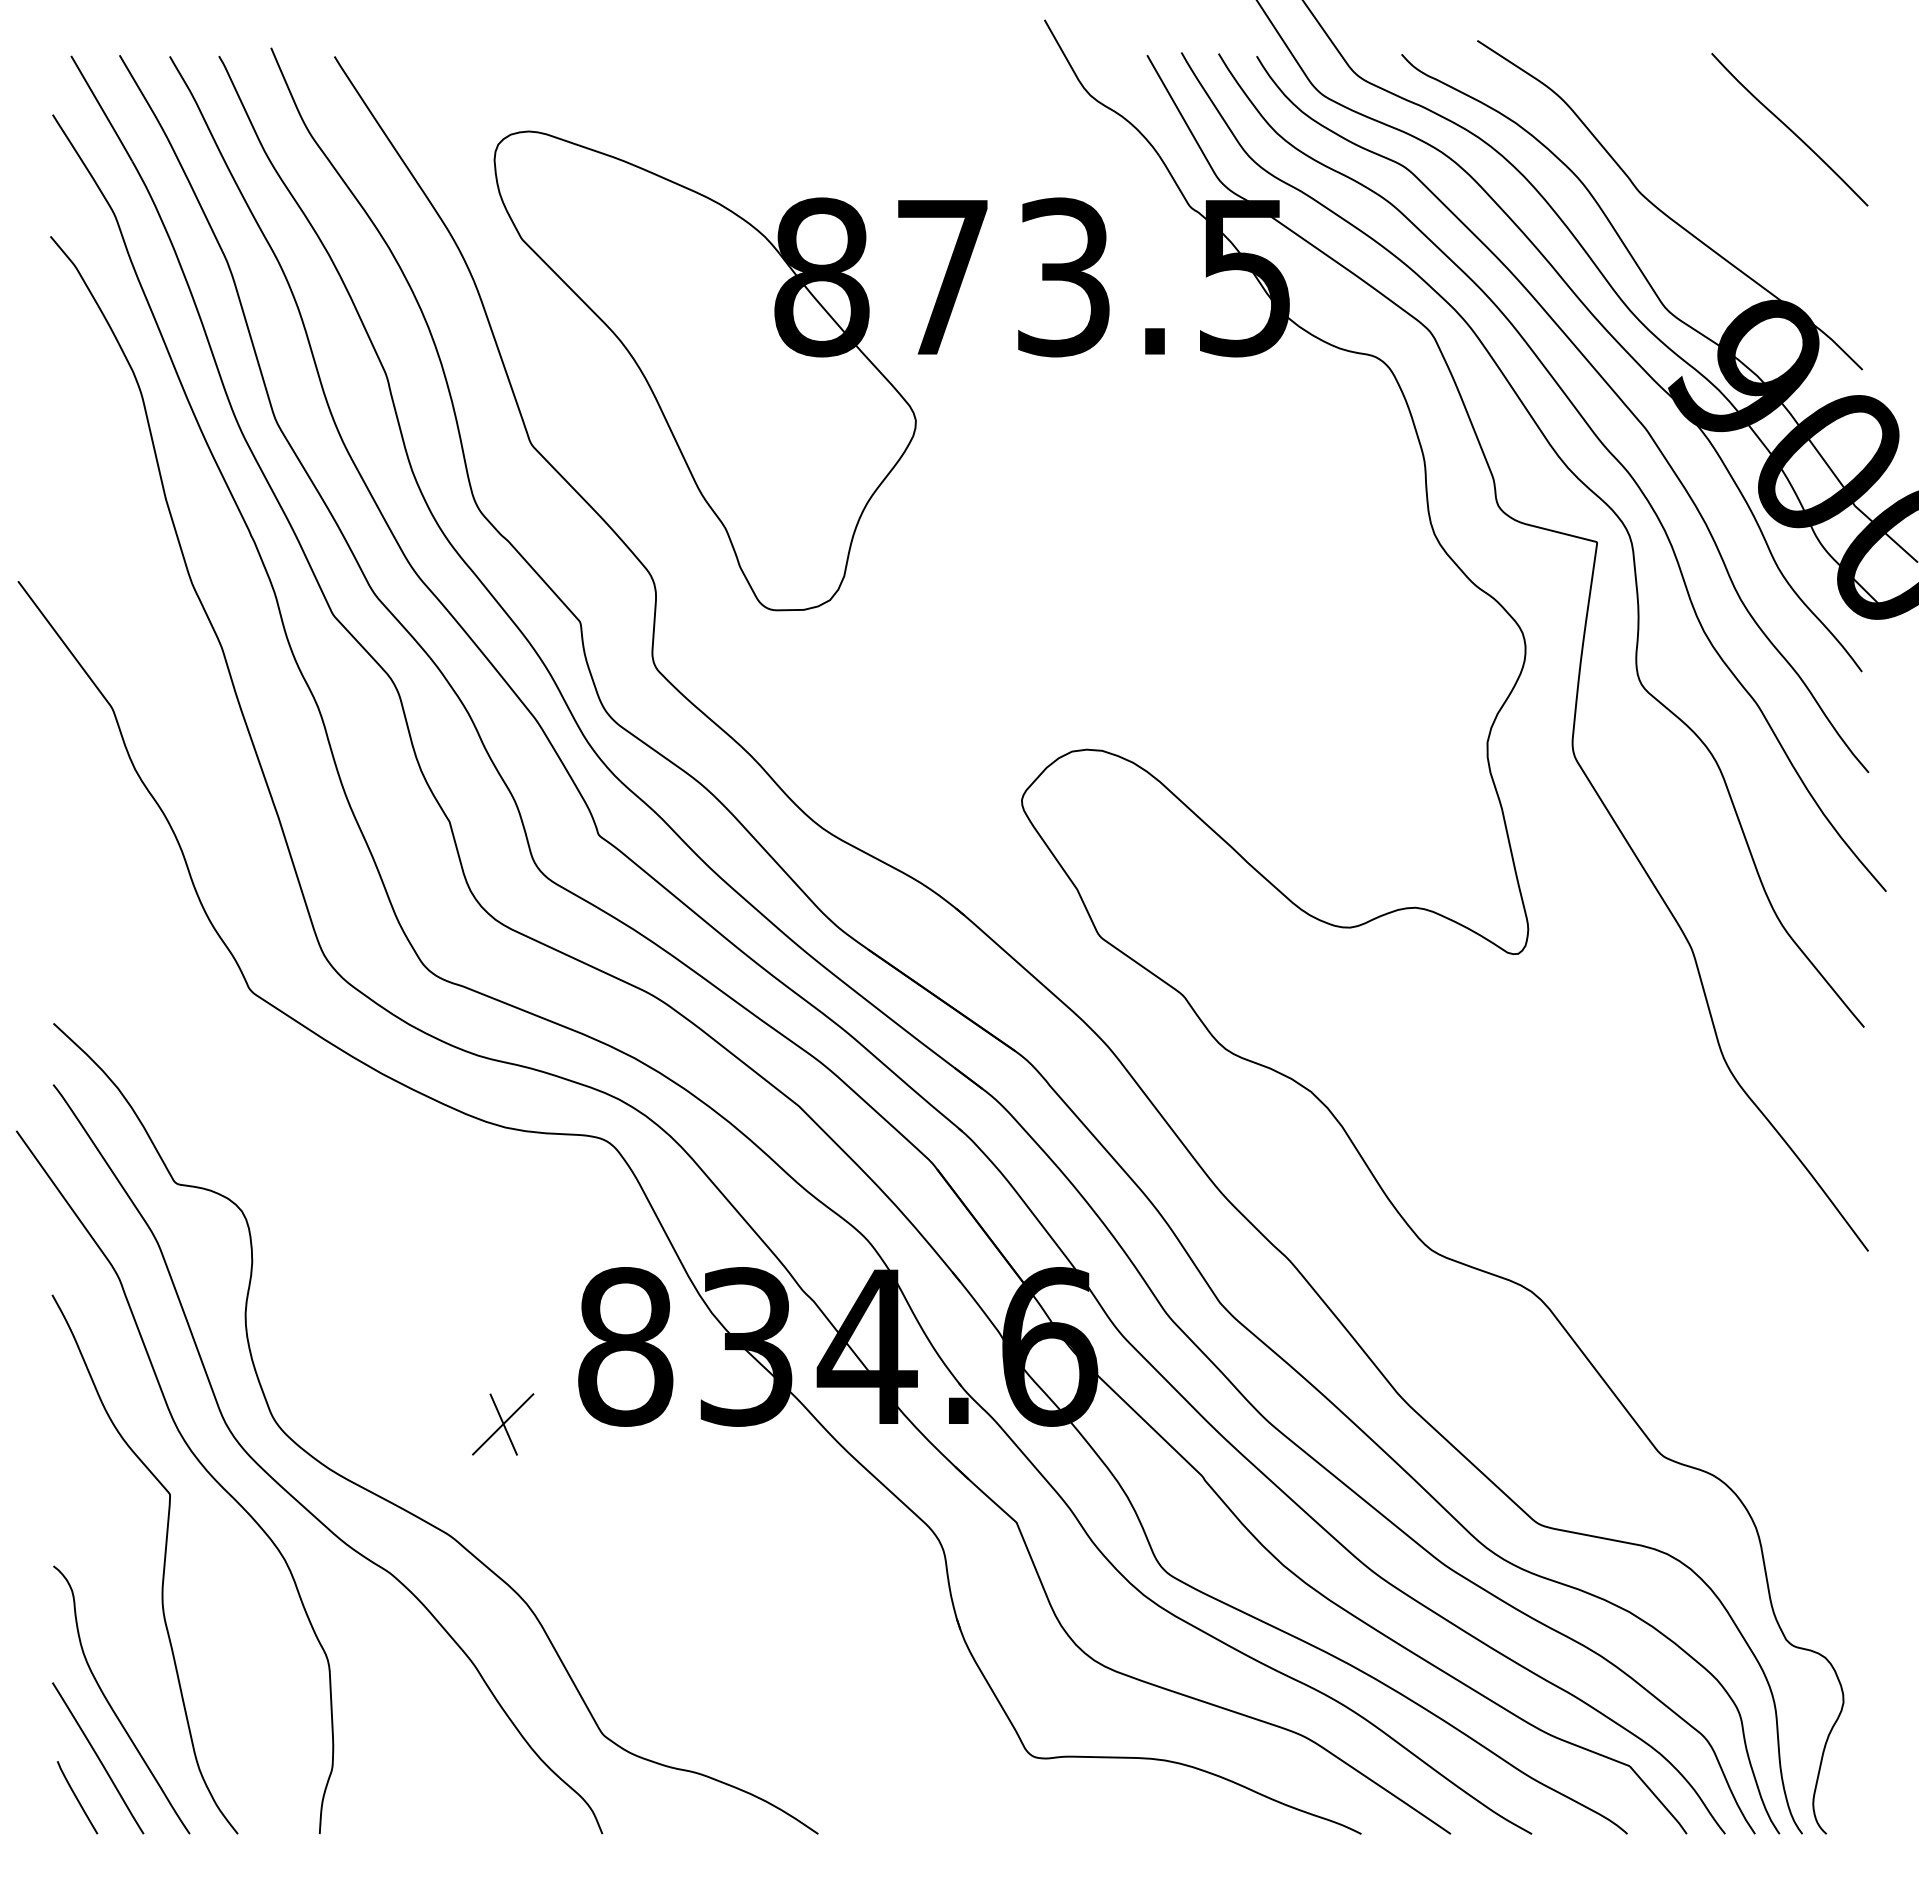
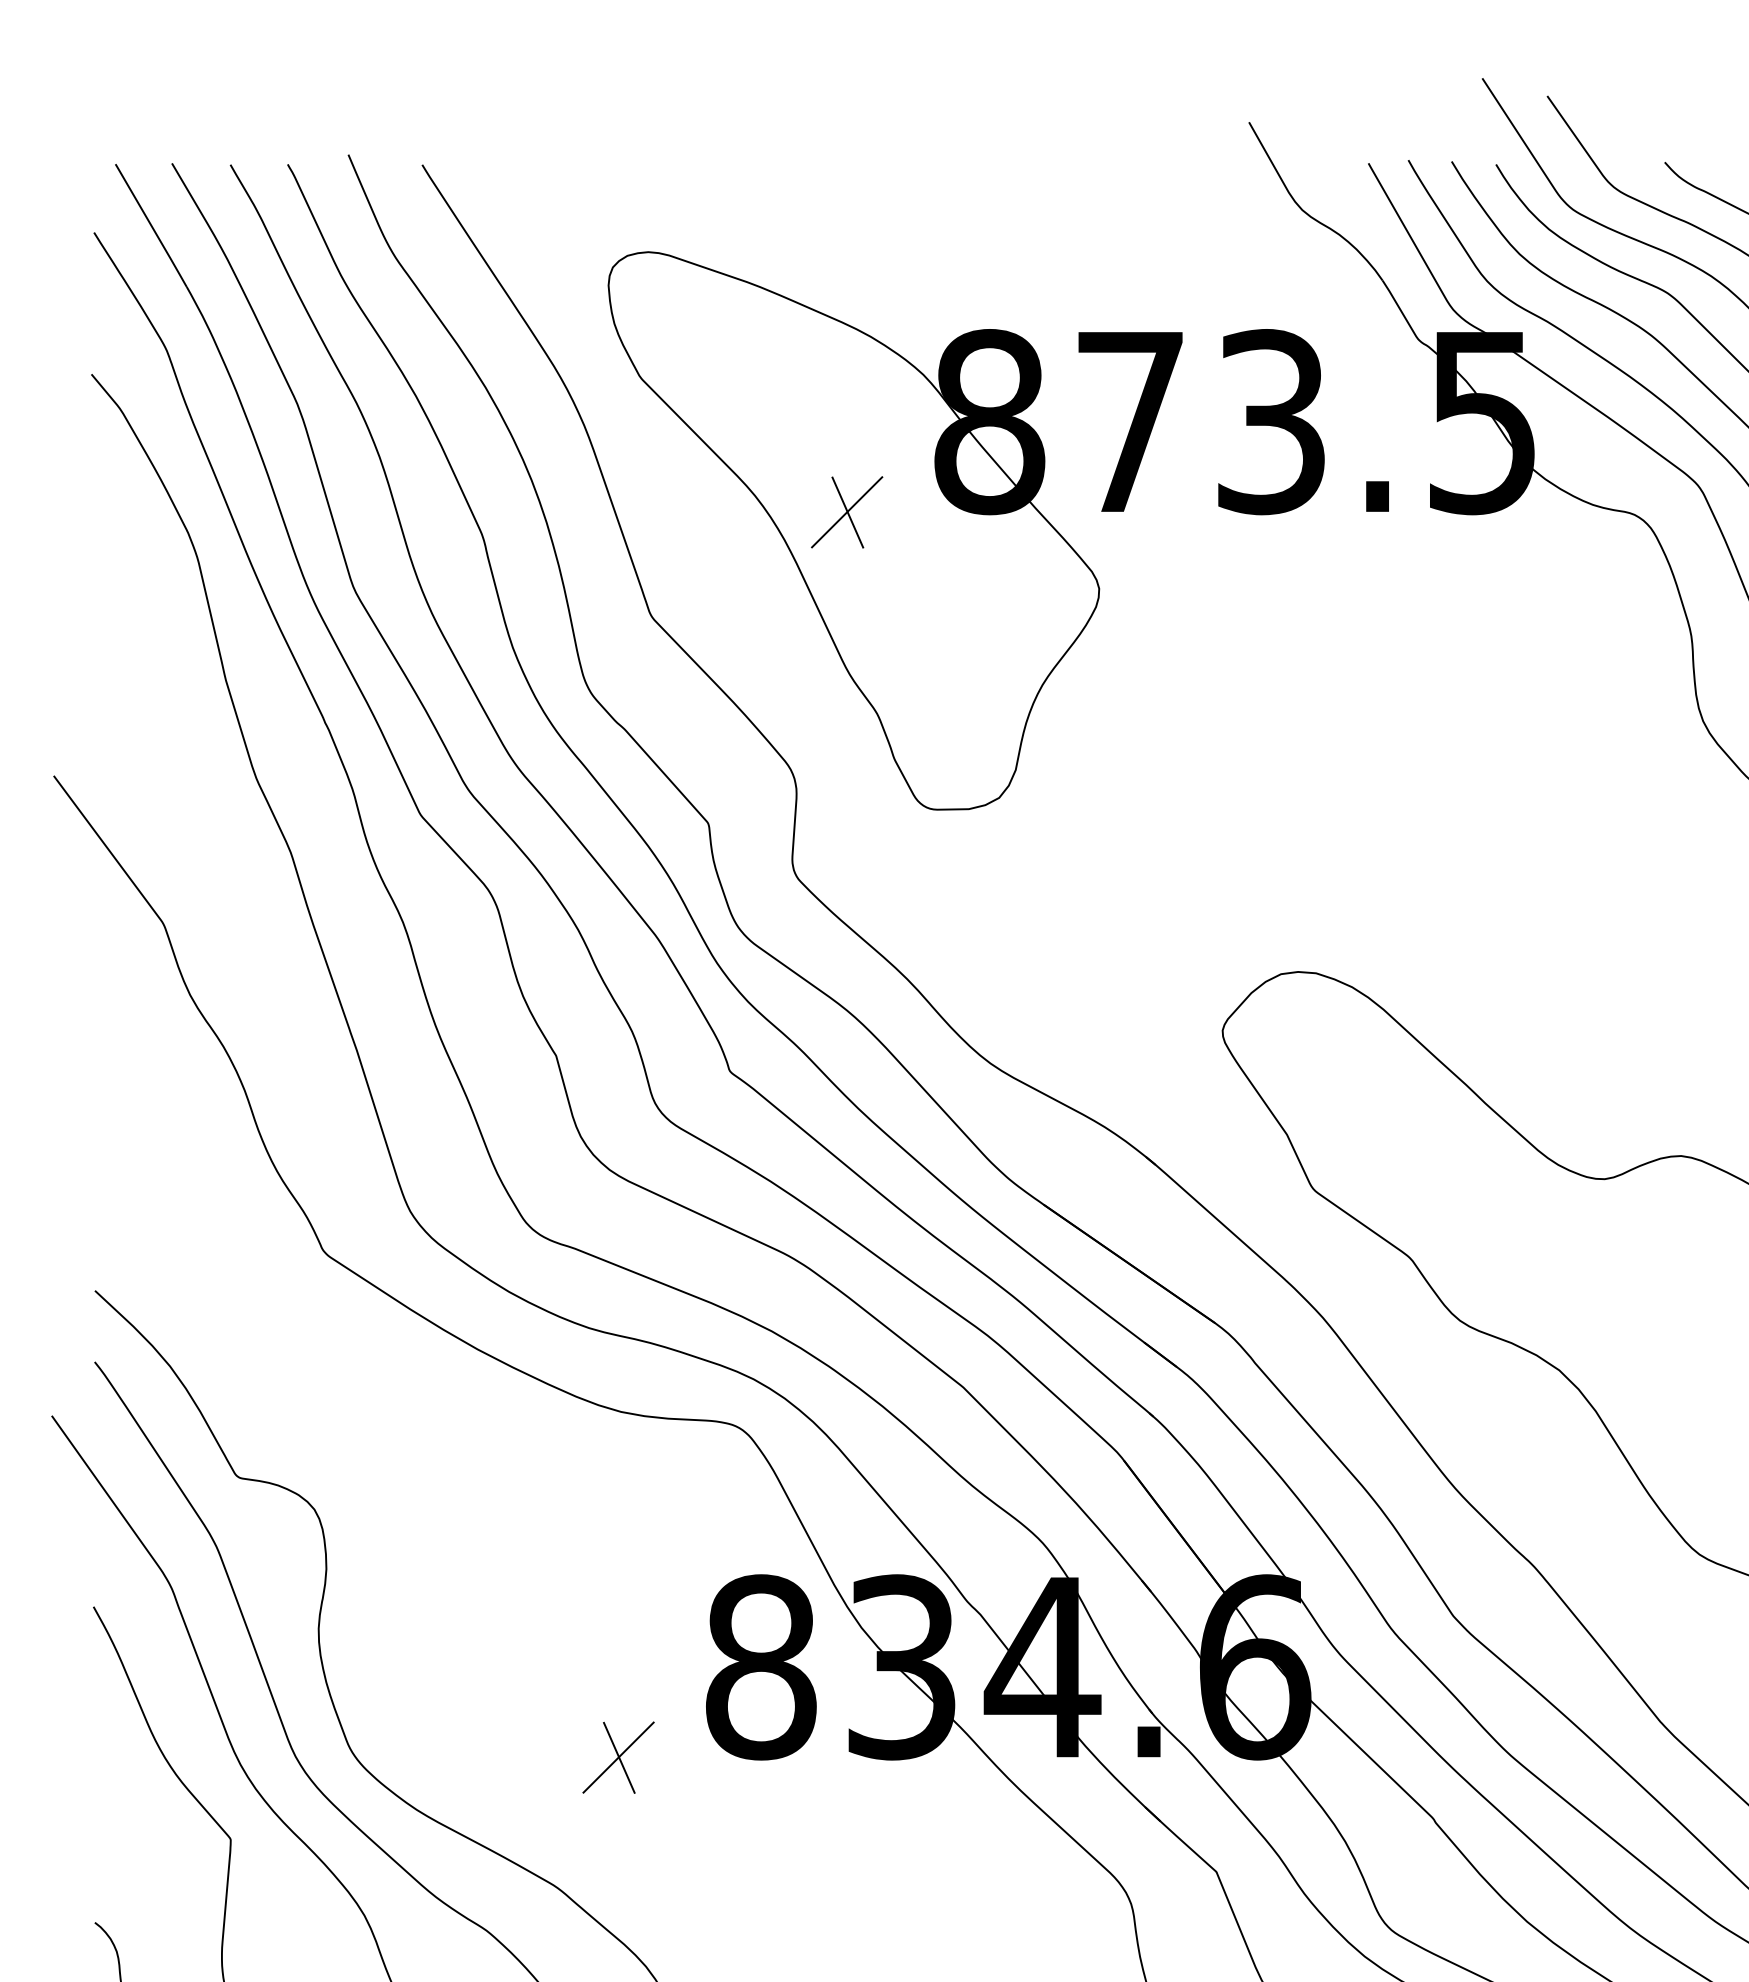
part: (699, 354) -> (847, 511), added

